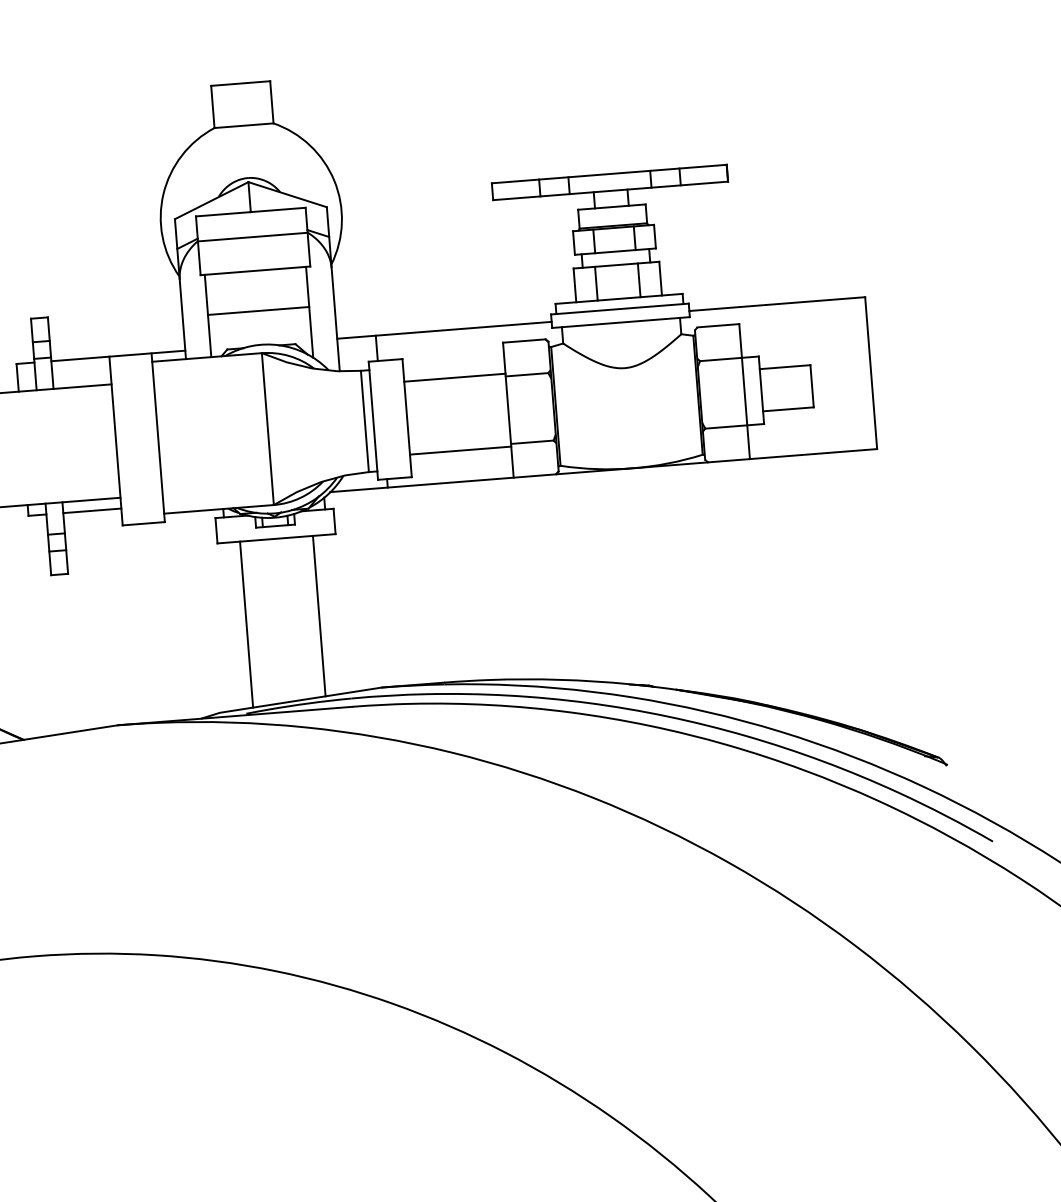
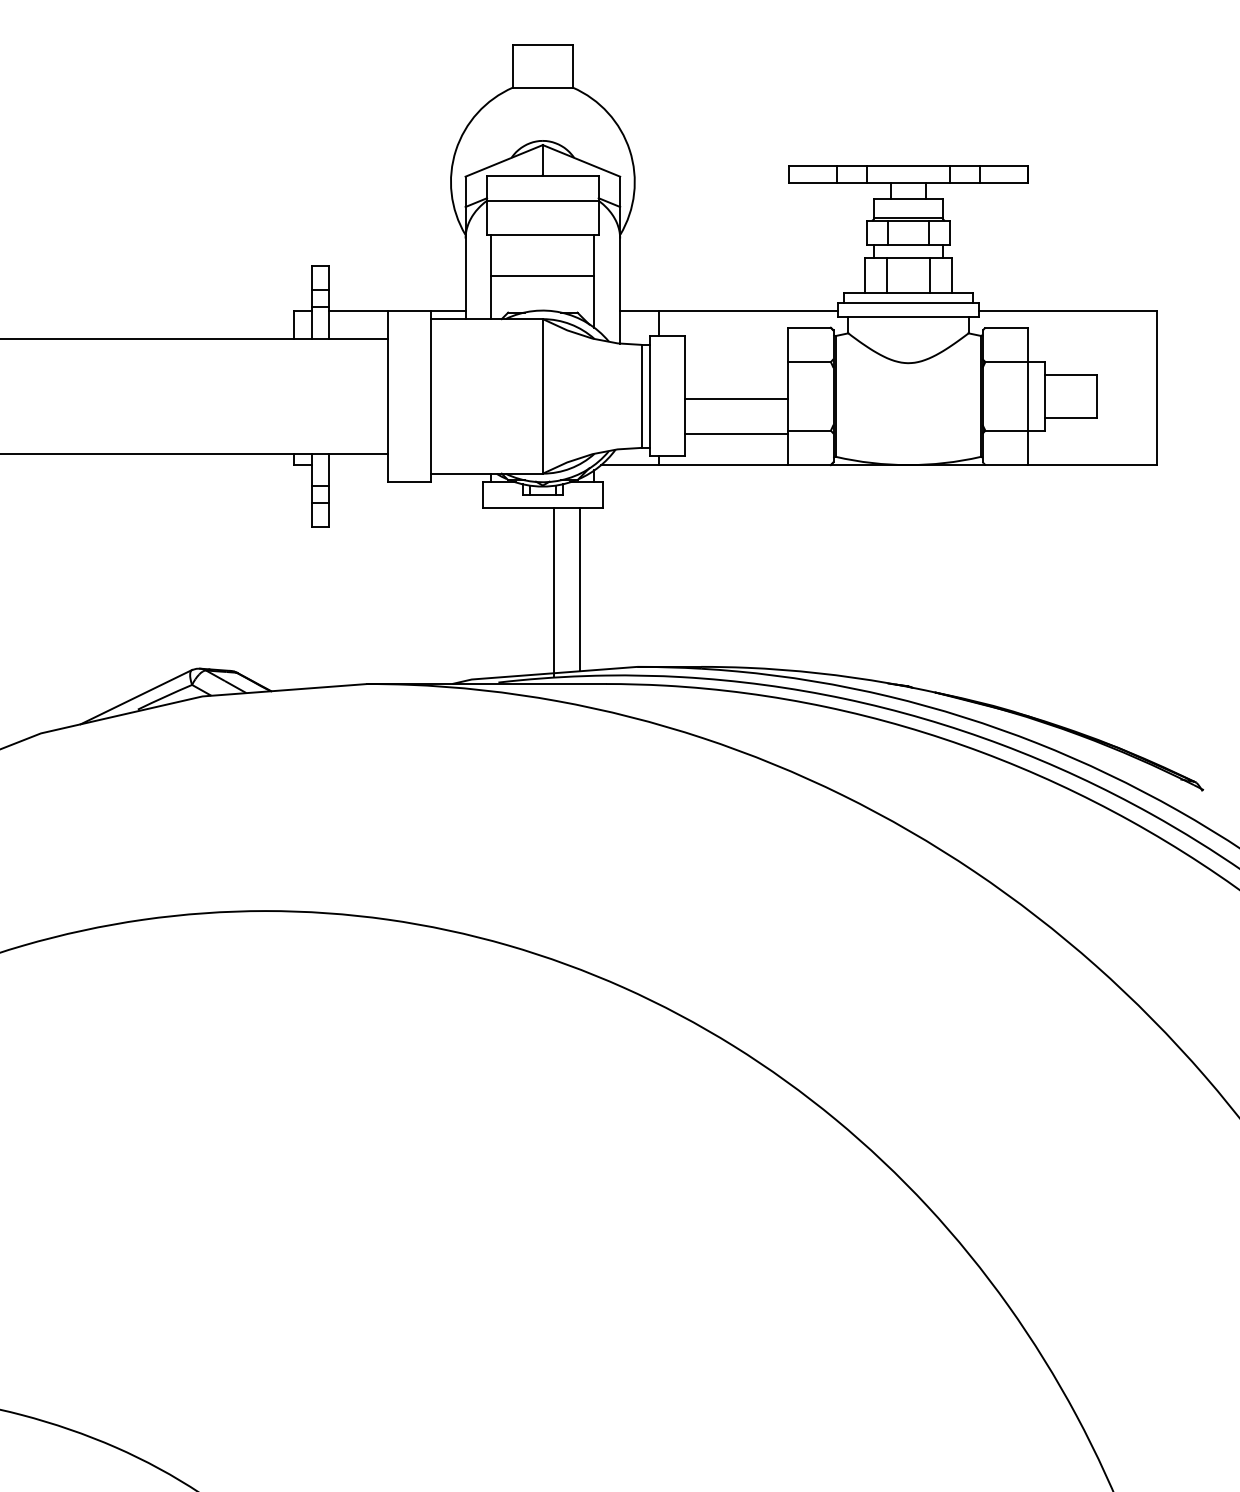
line: (454, 377) -> (735, 399), moved
line: (92, 511) -> (358, 465), removed
line: (246, 624) -> (553, 592), moved

